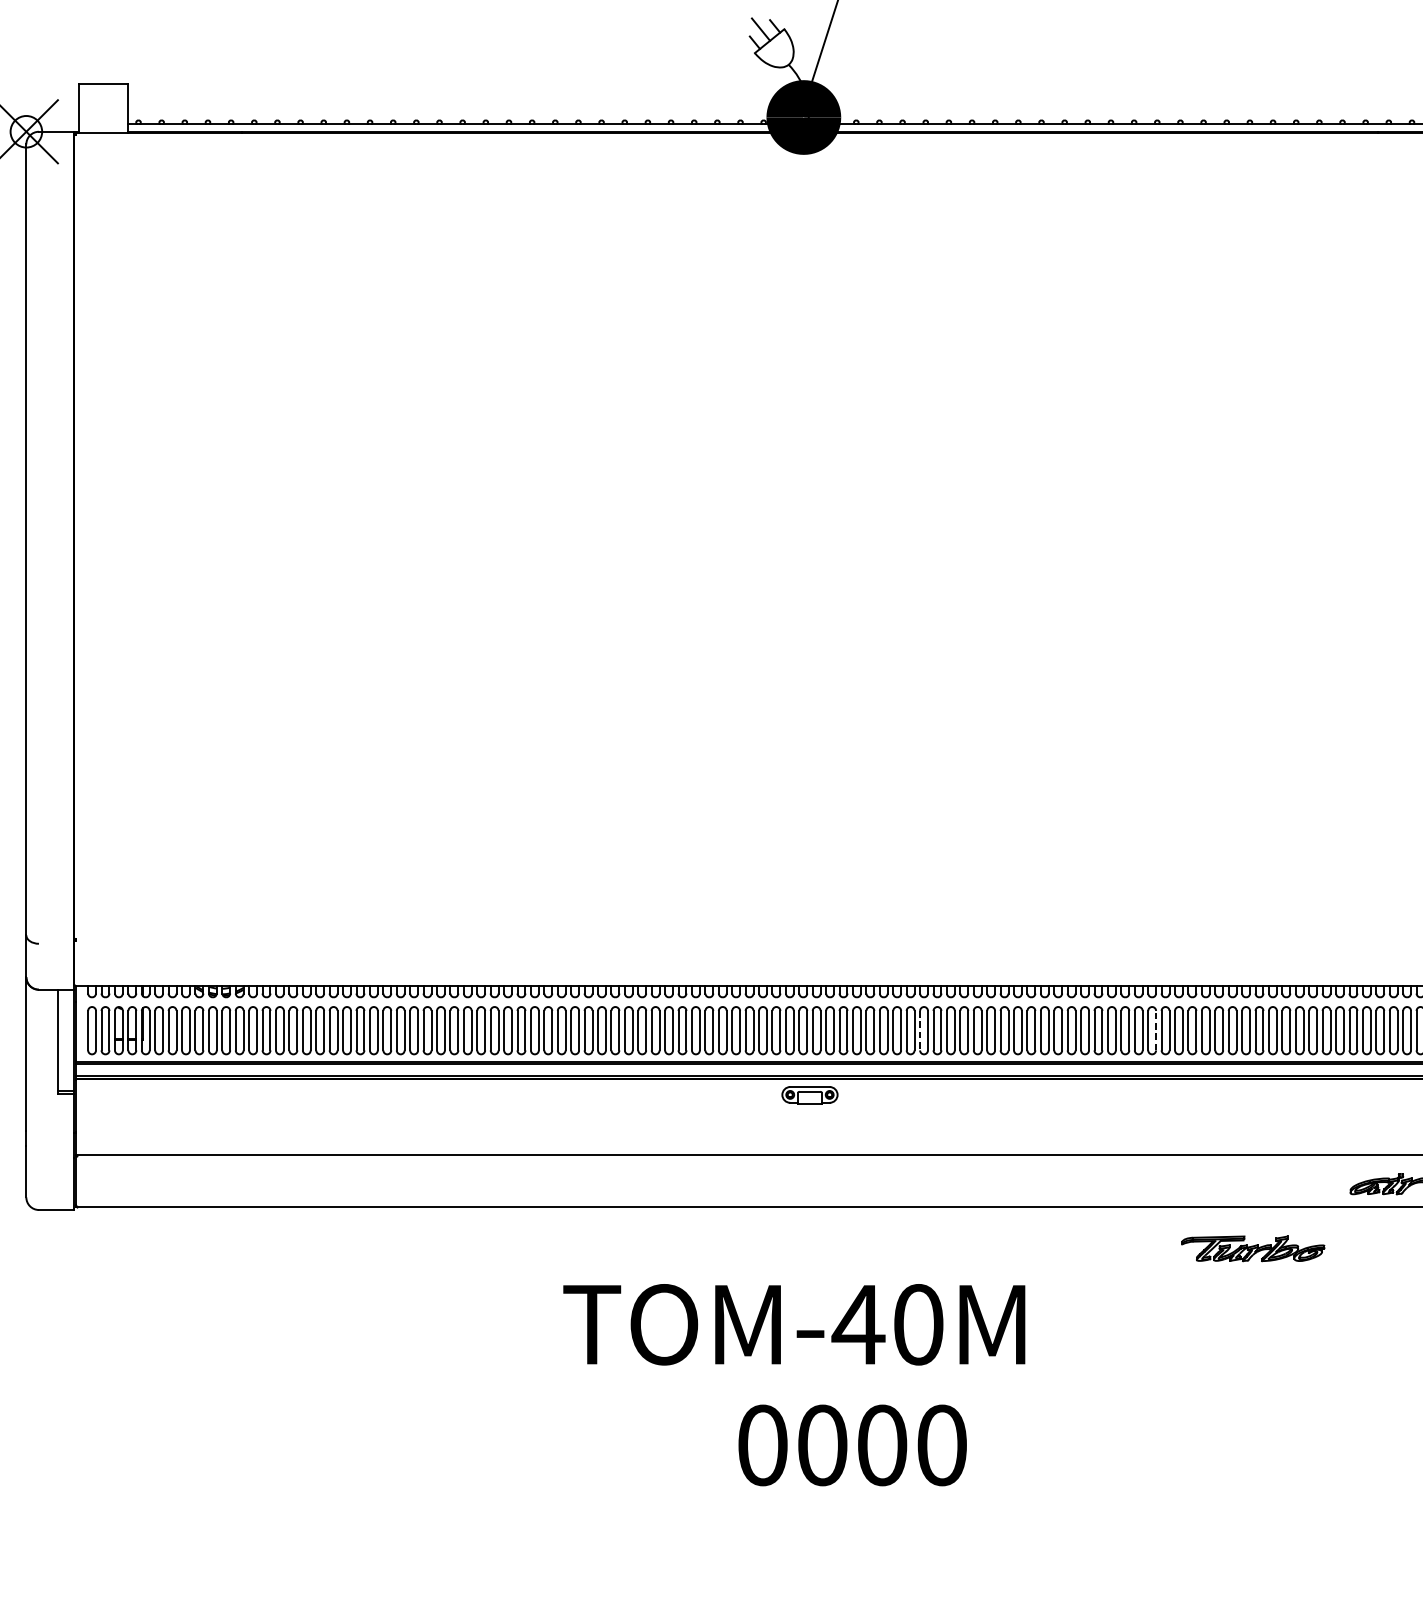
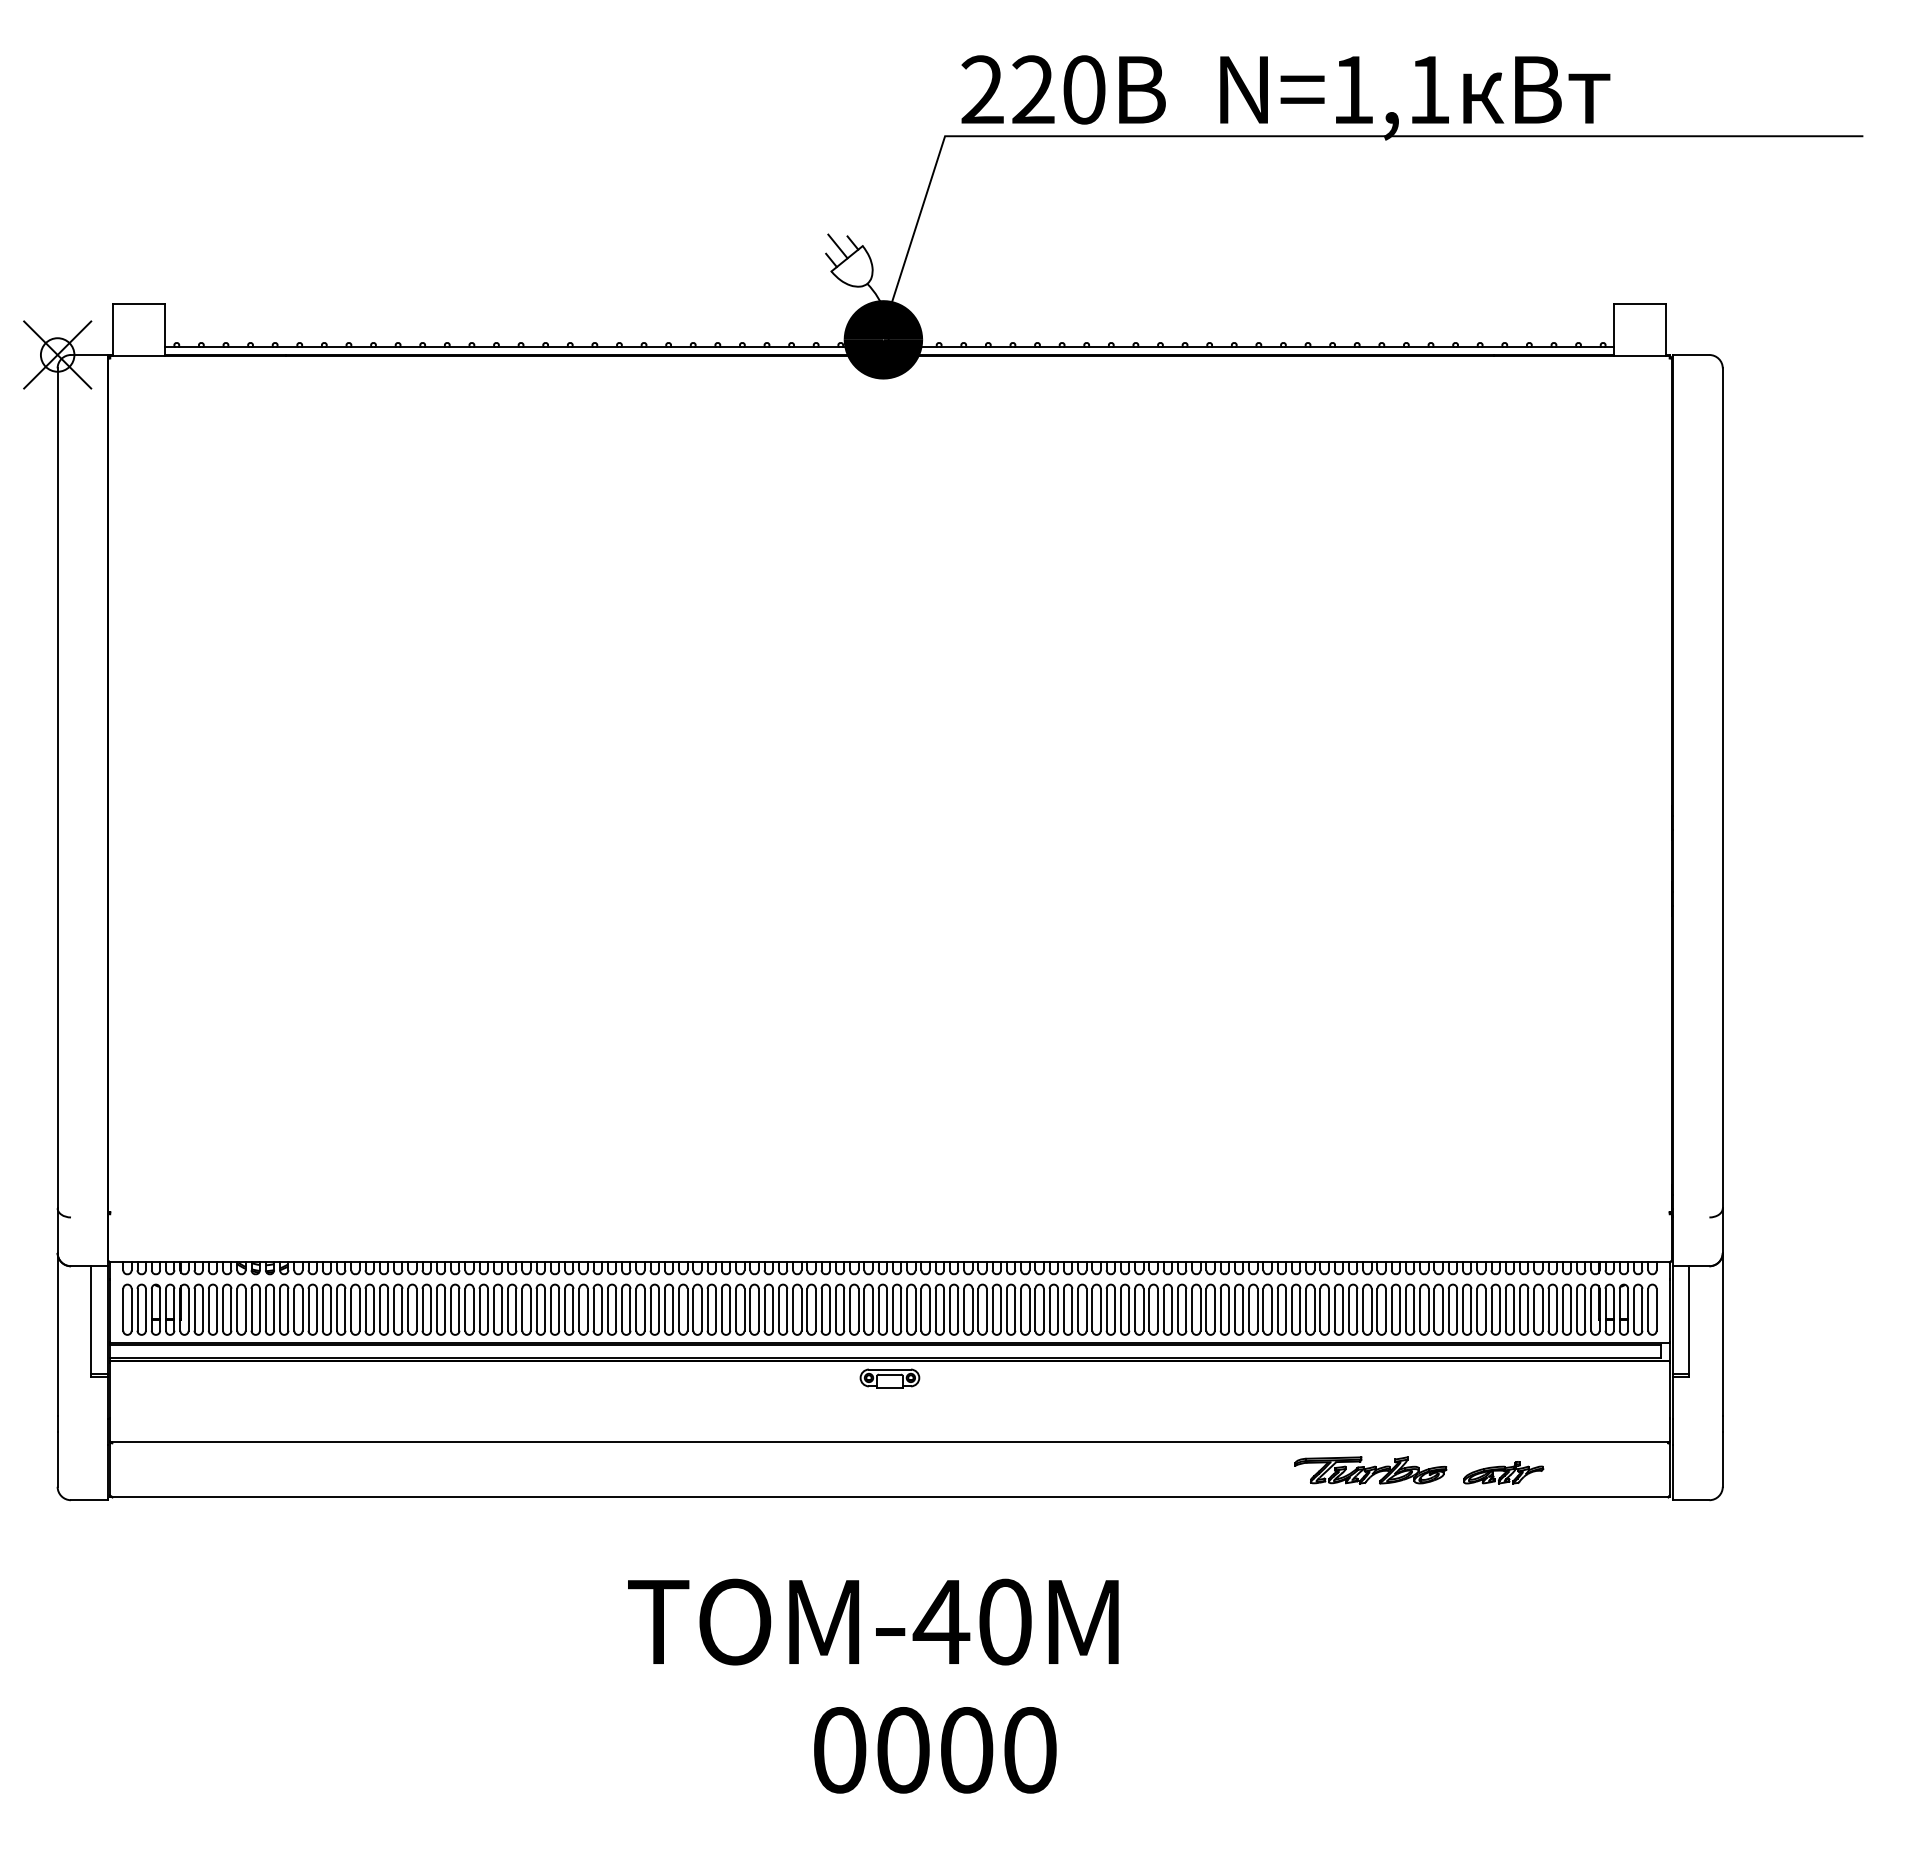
line: (919, 1030) -> (1006, 1309), dashed -> solid
line: (1156, 1030) -> (1257, 1309), dashed -> solid
part: (1252, 1248) -> (1370, 1470), moved

